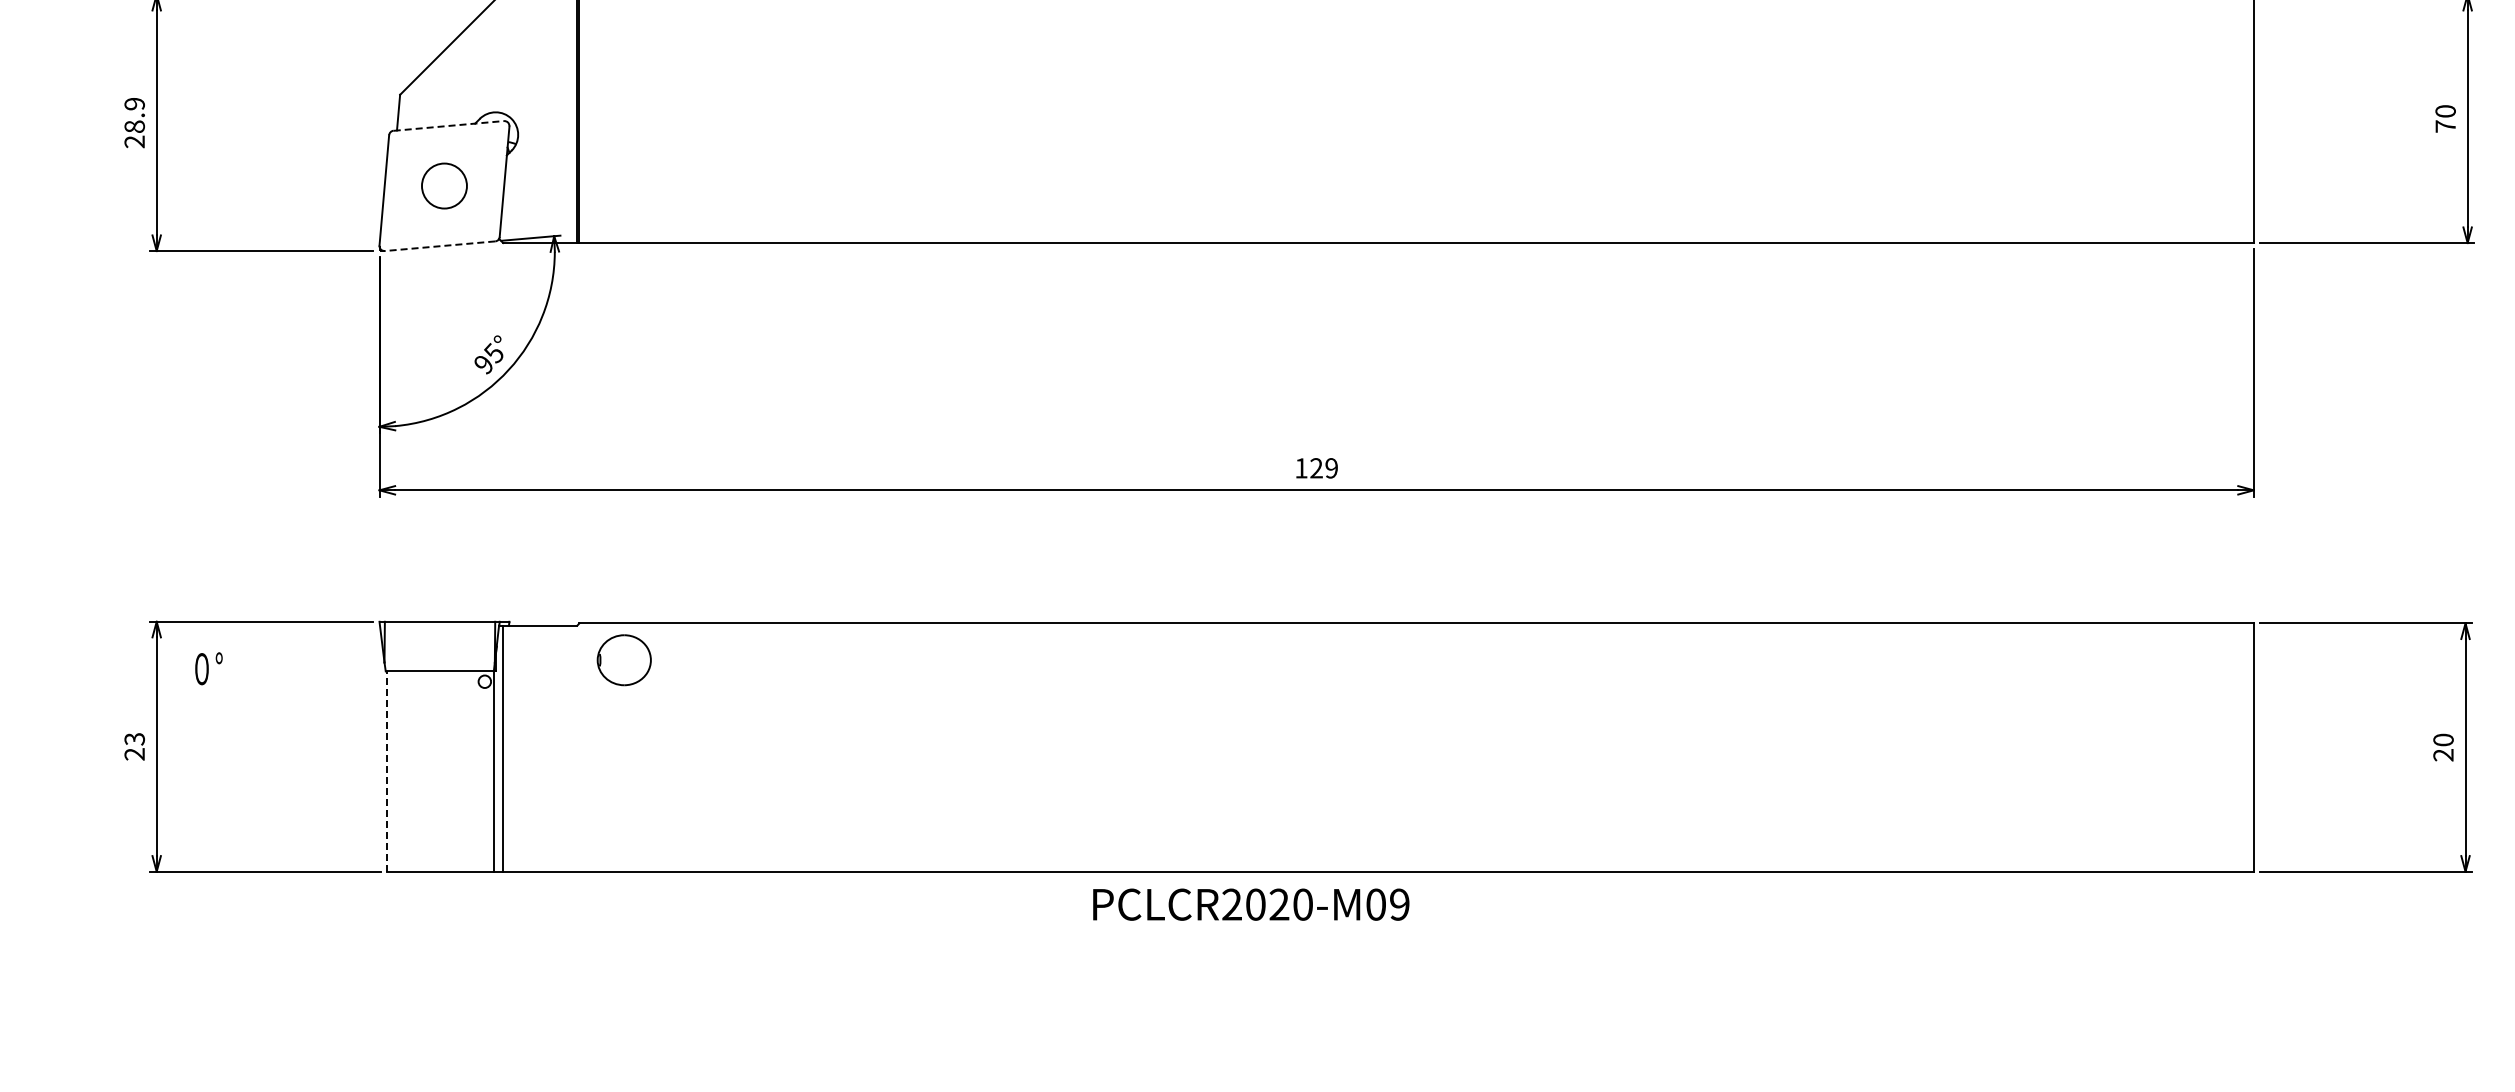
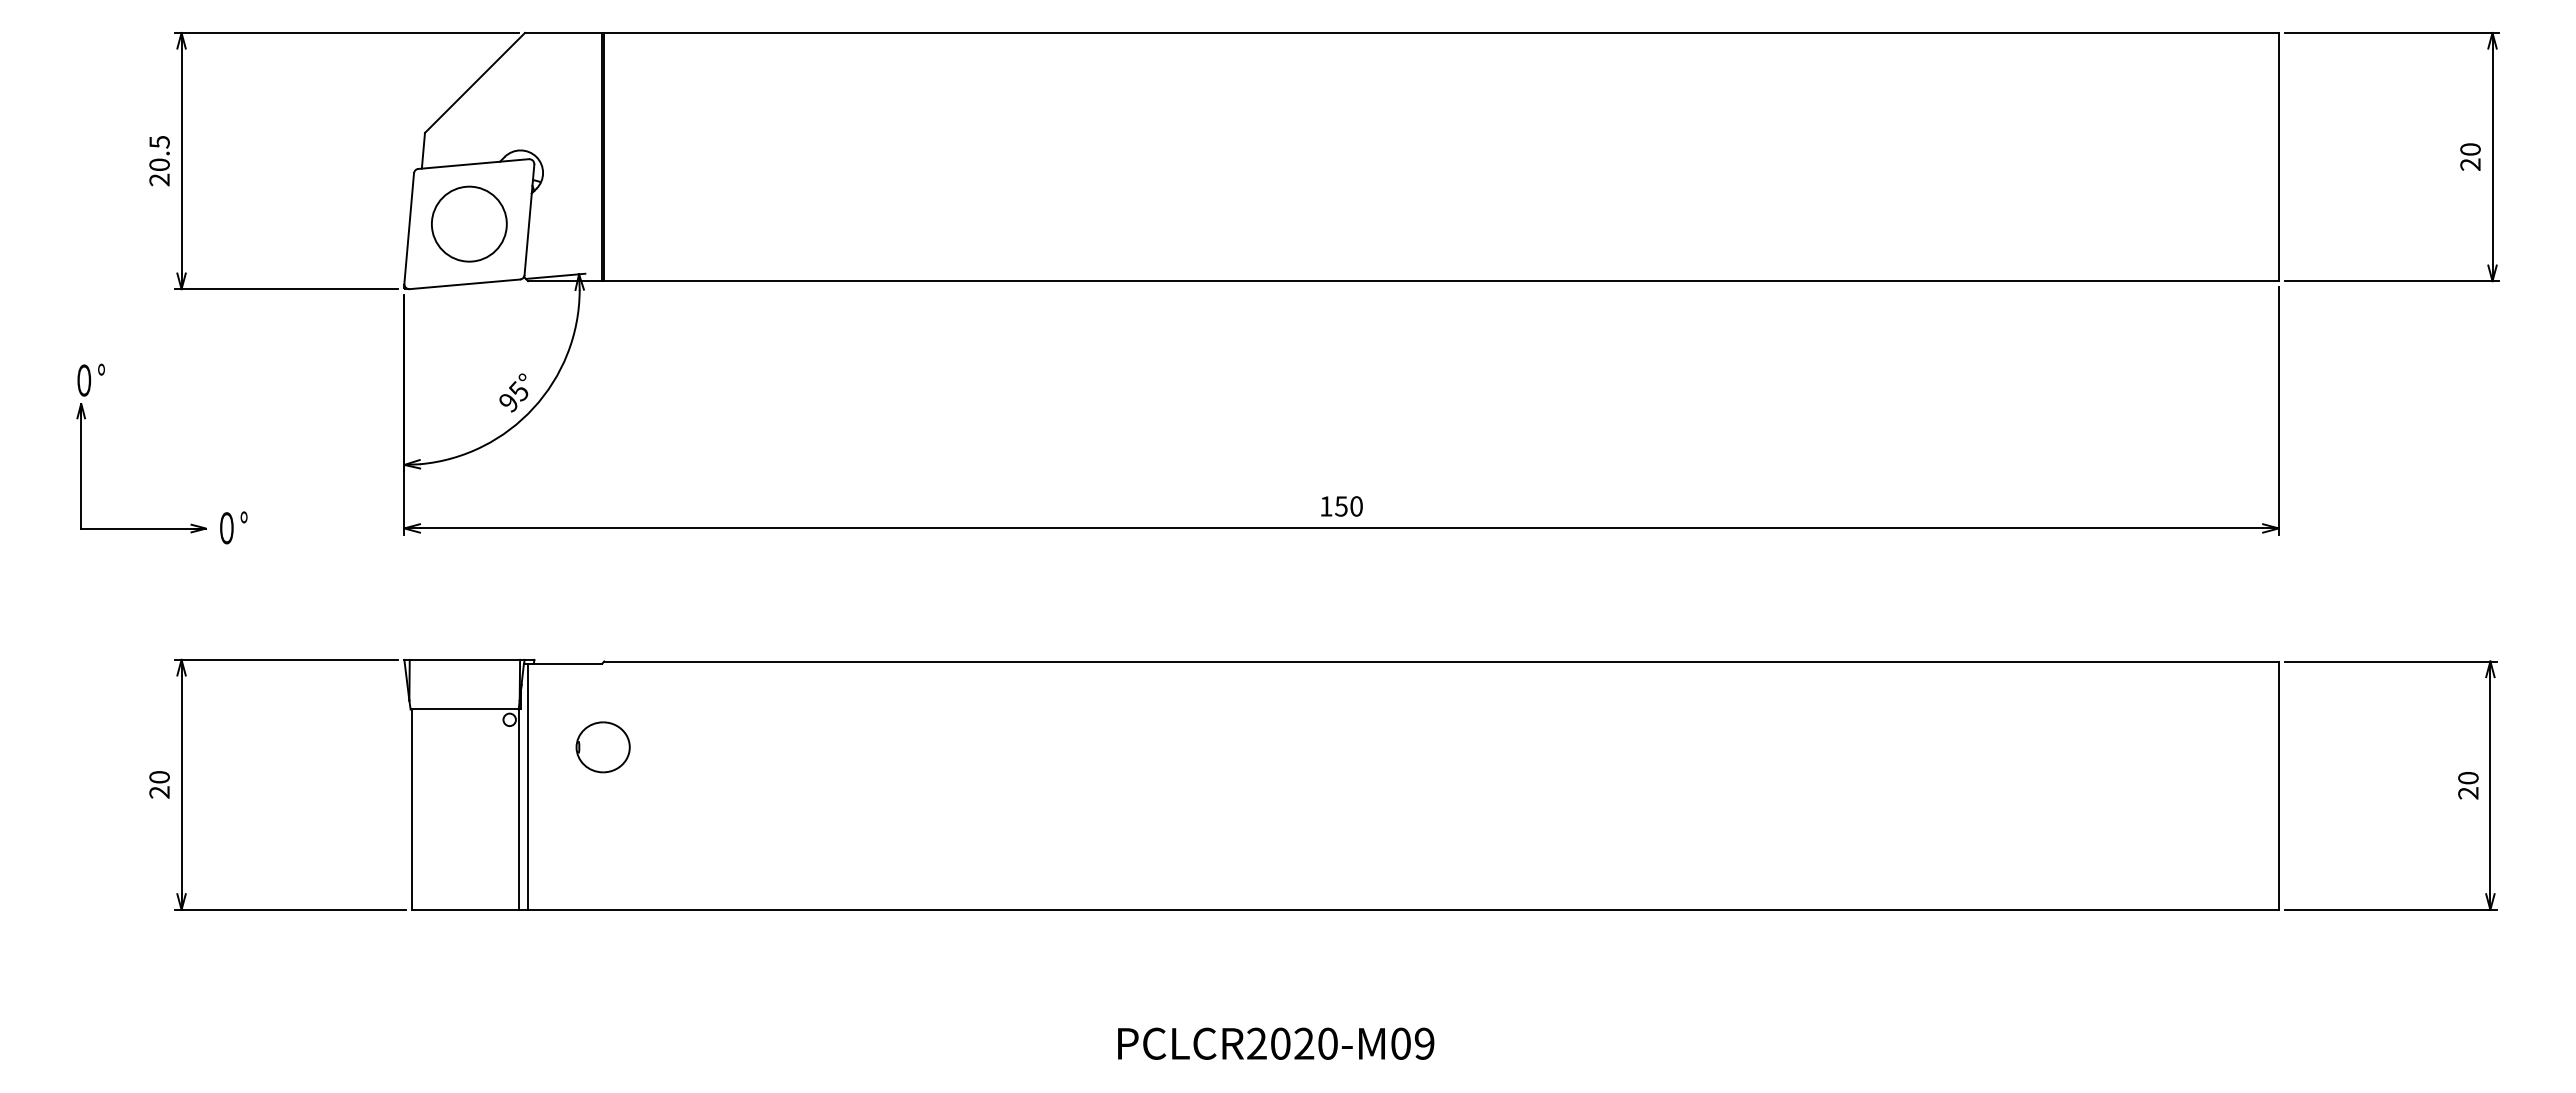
text: (134, 115) -> (159, 153), 28.9 -> 20.5
line: (449, 126) -> (474, 164), dashed -> solid
text: (2445, 126) -> (2470, 164), 70 -> 20
circle: (443, 185) -> (468, 223), size x1.67
line: (439, 246) -> (464, 284), dashed -> solid
part: (56, 410) -> (81, 448), added
text: (1323, 468) -> (1348, 506), 129 -> 150
part: (623, 660) -> (602, 747), moved
text: (208, 668) -> (233, 527), moved
text: (134, 739) -> (159, 777), 23 -> 20
line: (387, 771) -> (412, 809), dashed -> solid
text: (1251, 904) -> (1276, 1043), moved

